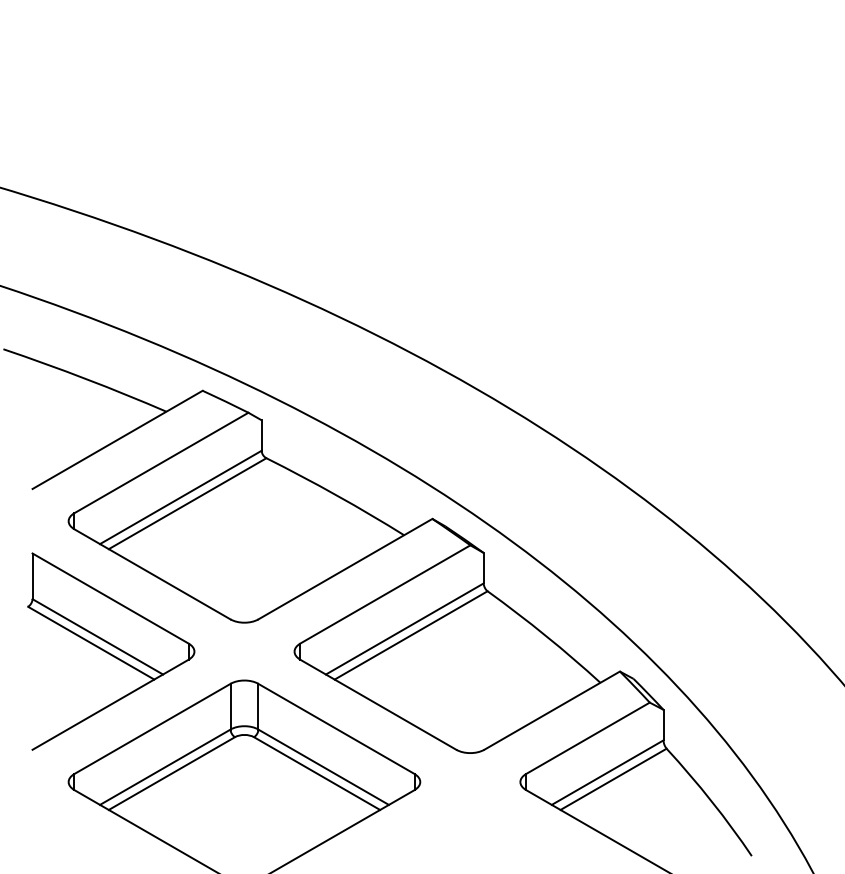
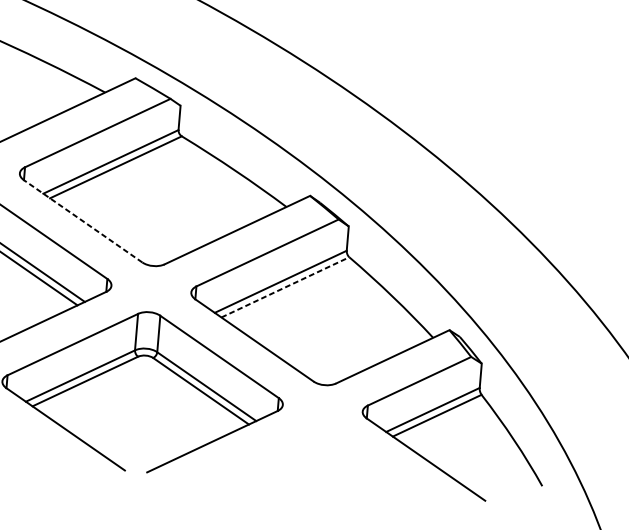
line: (152, 574) -> (83, 221), solid -> dashed
line: (411, 635) -> (285, 287), solid -> dashed

